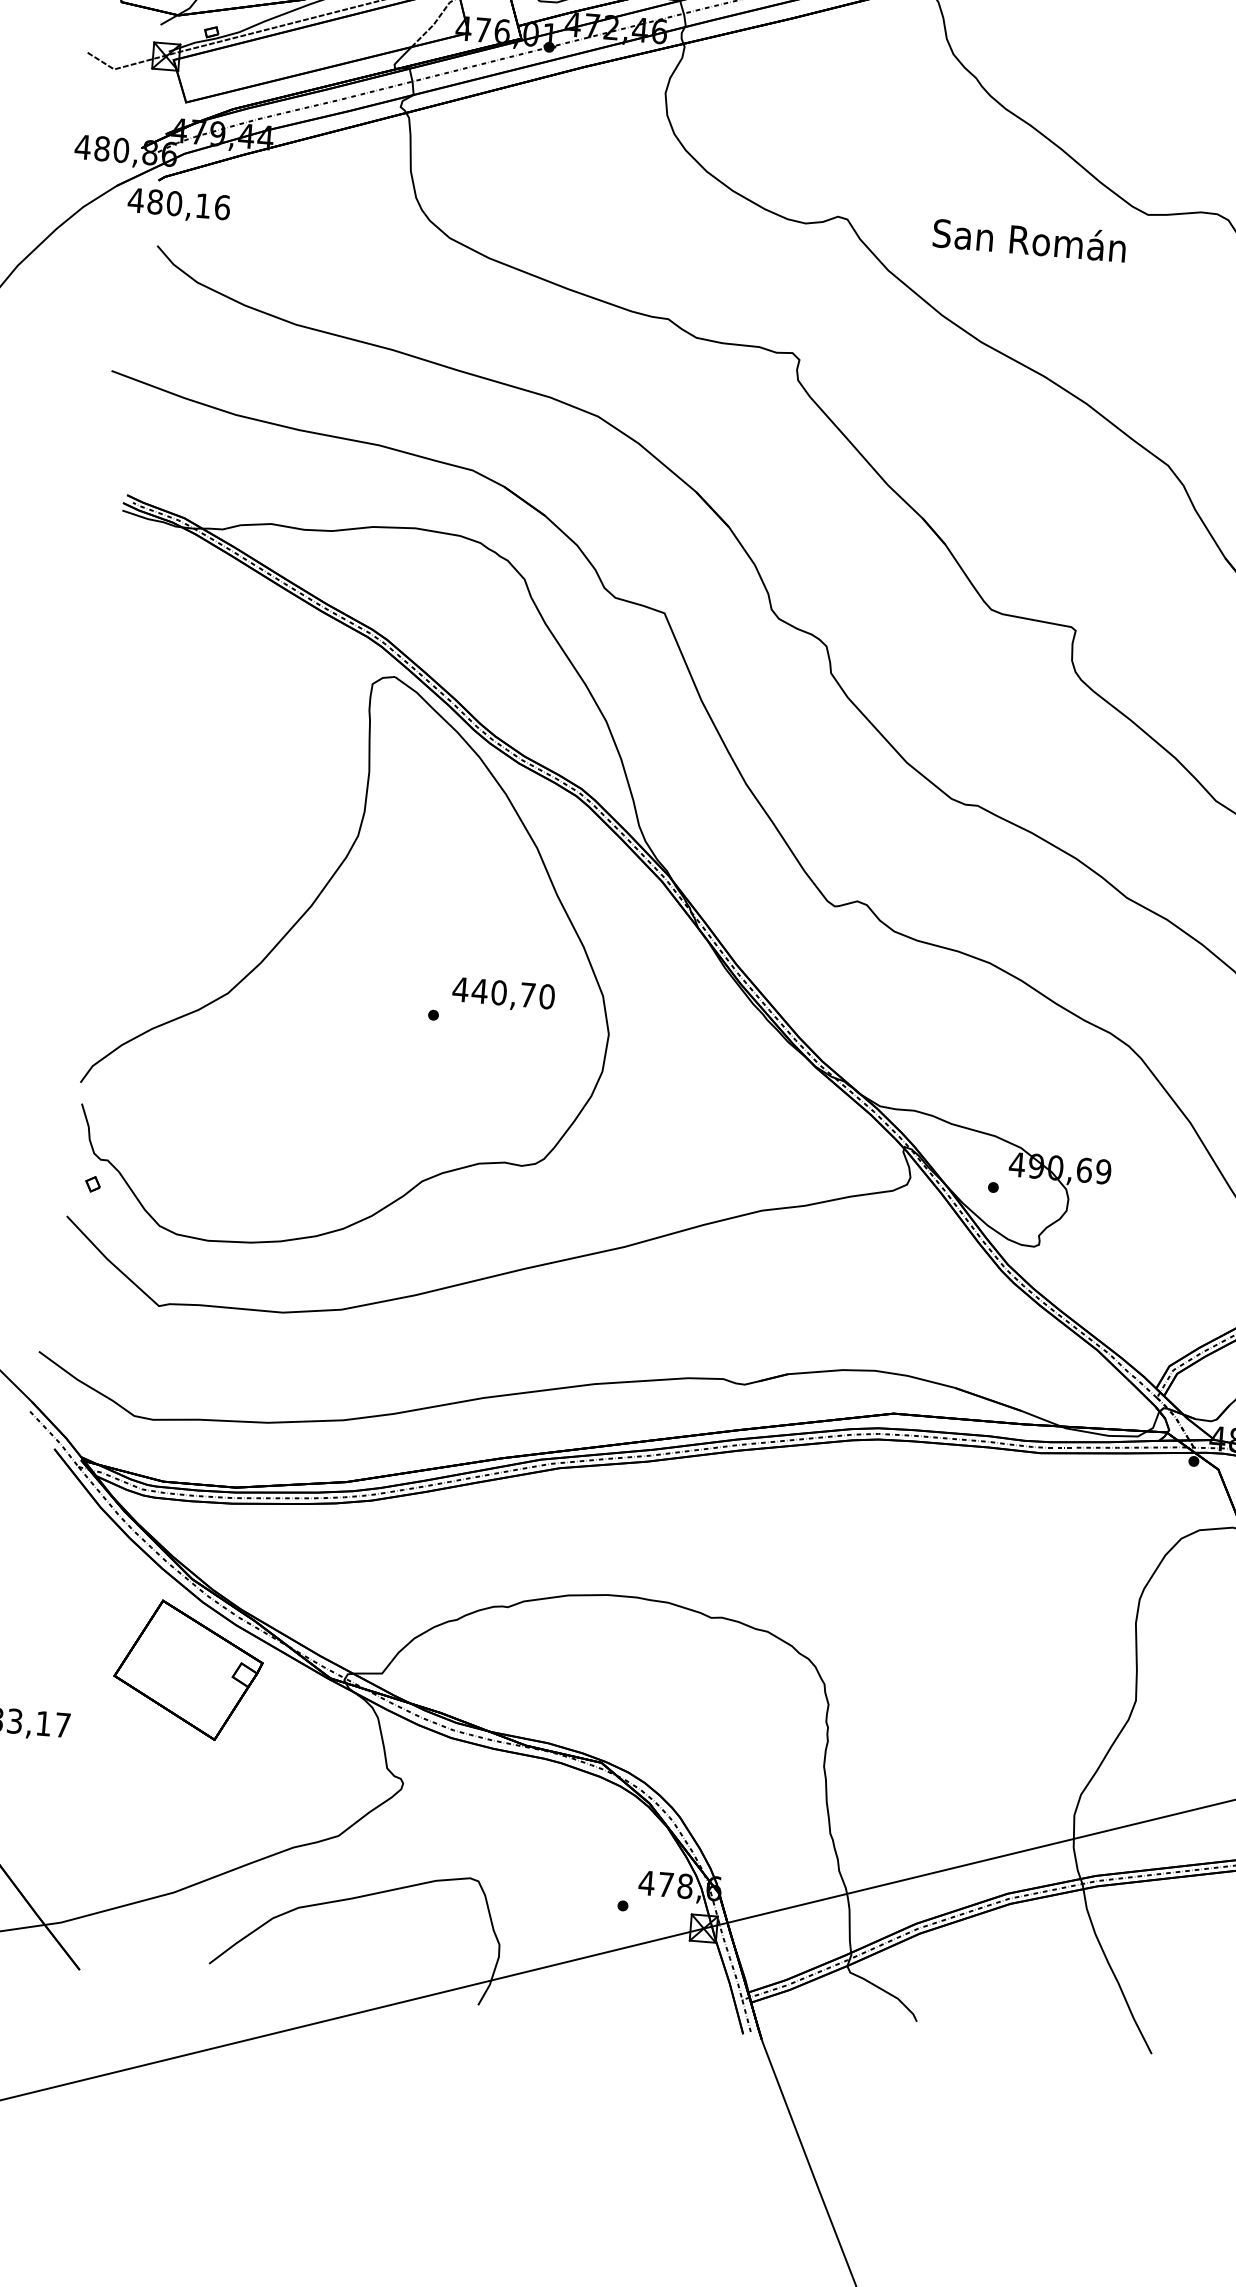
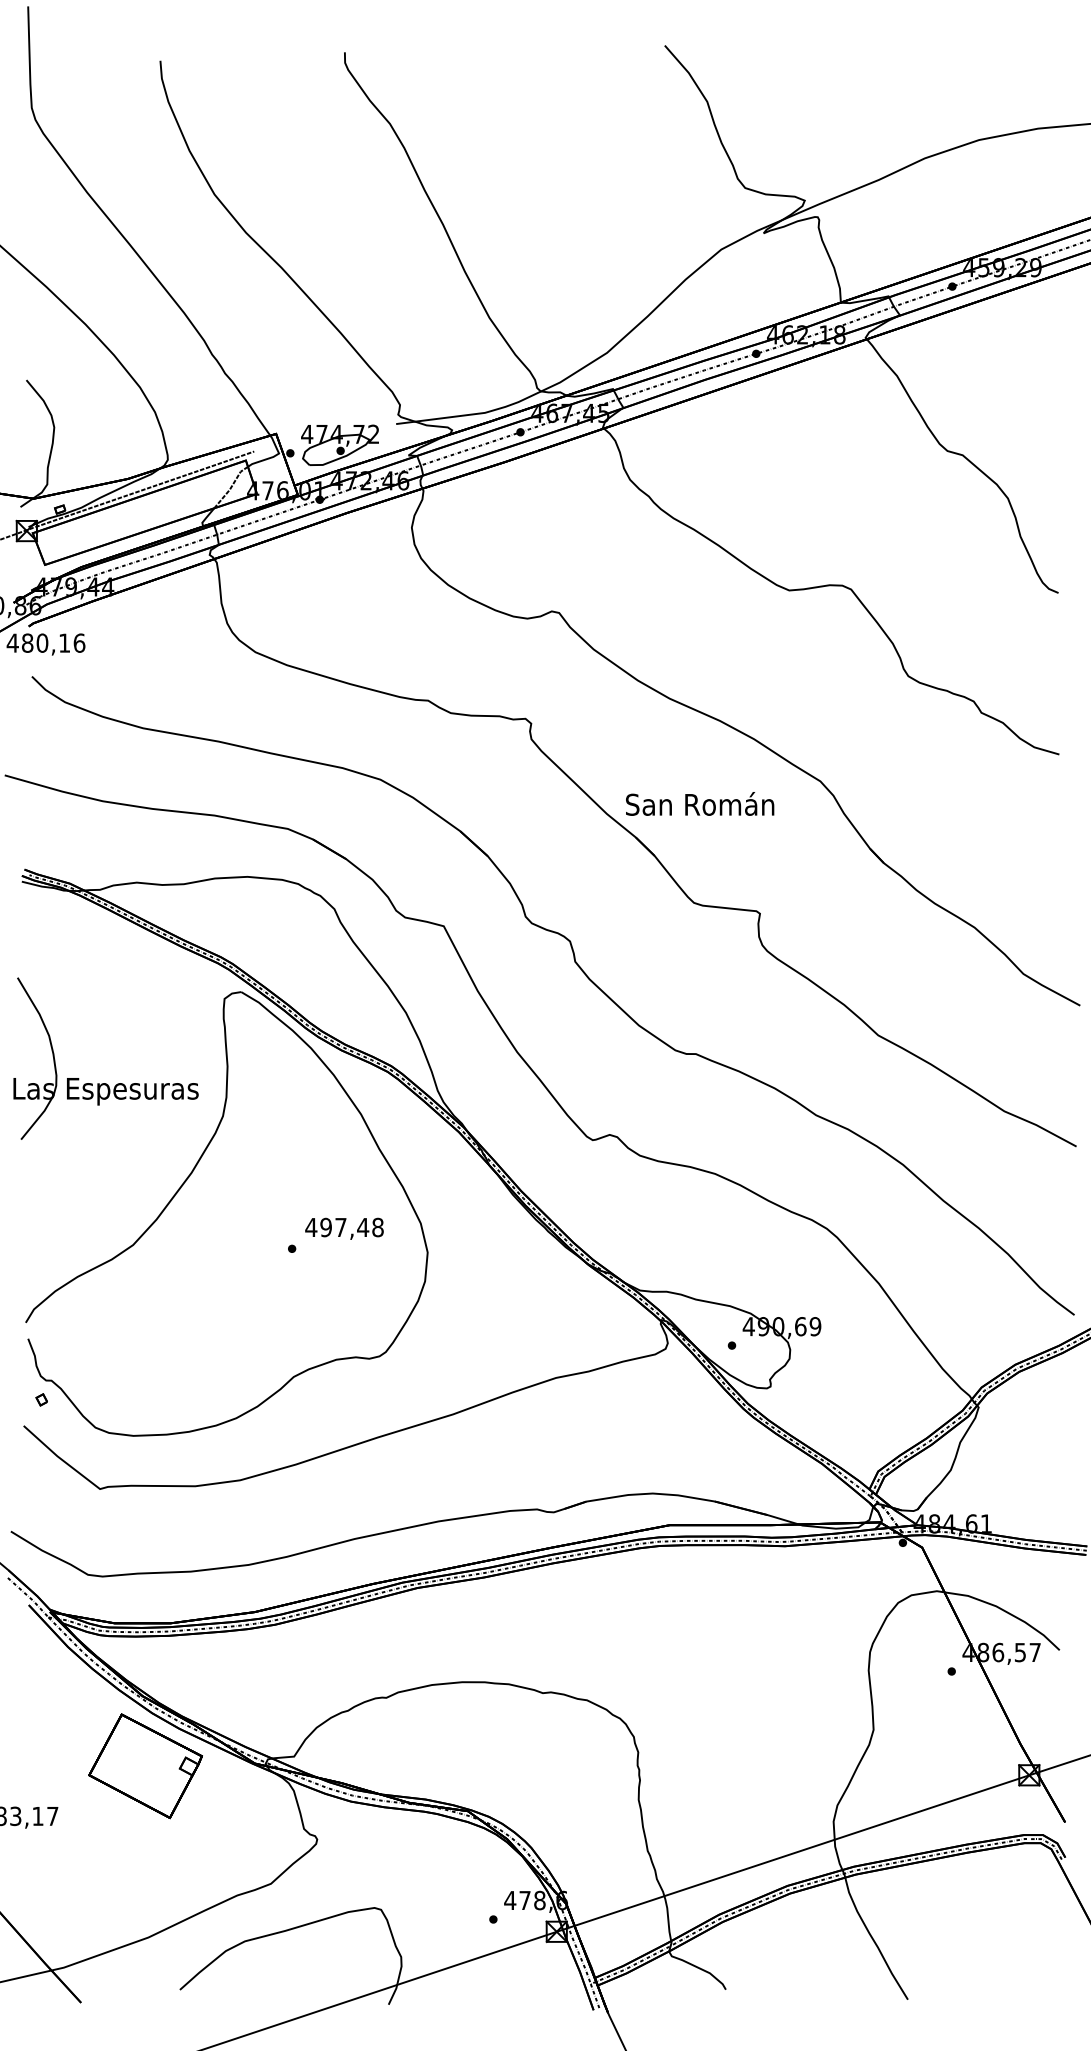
text: (1030, 239) -> (700, 803), moved
part: (209, 781) -> (105, 1083), added
text: (512, 993) -> (351, 1227), 440,70 -> 497,48

